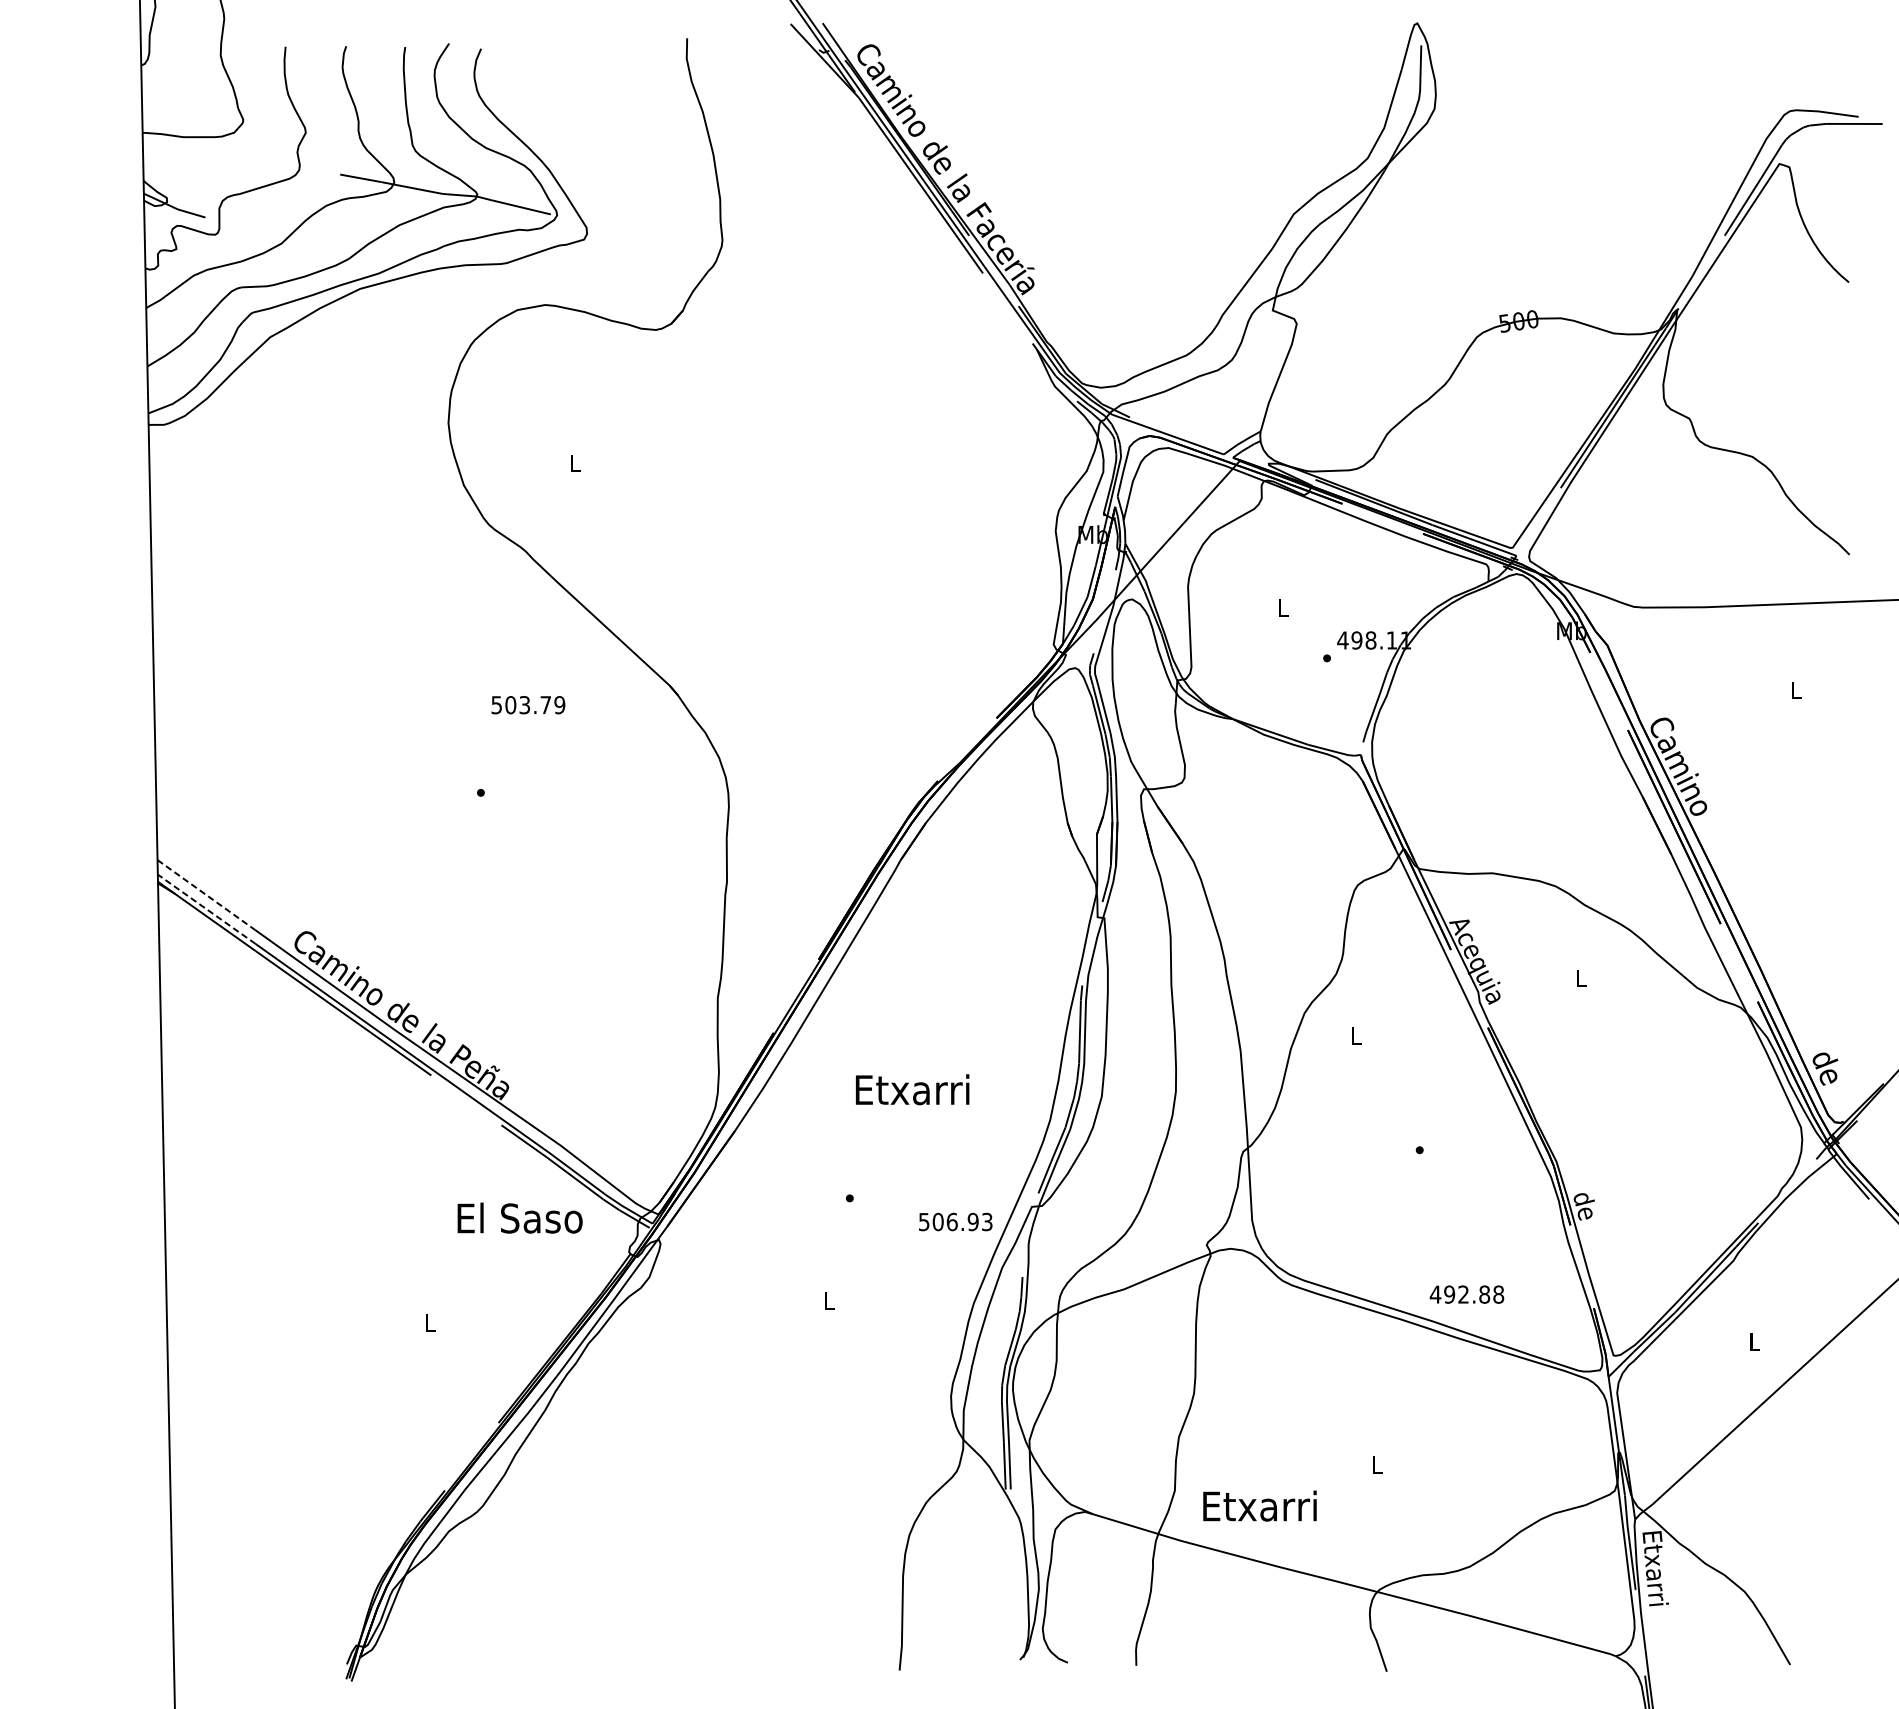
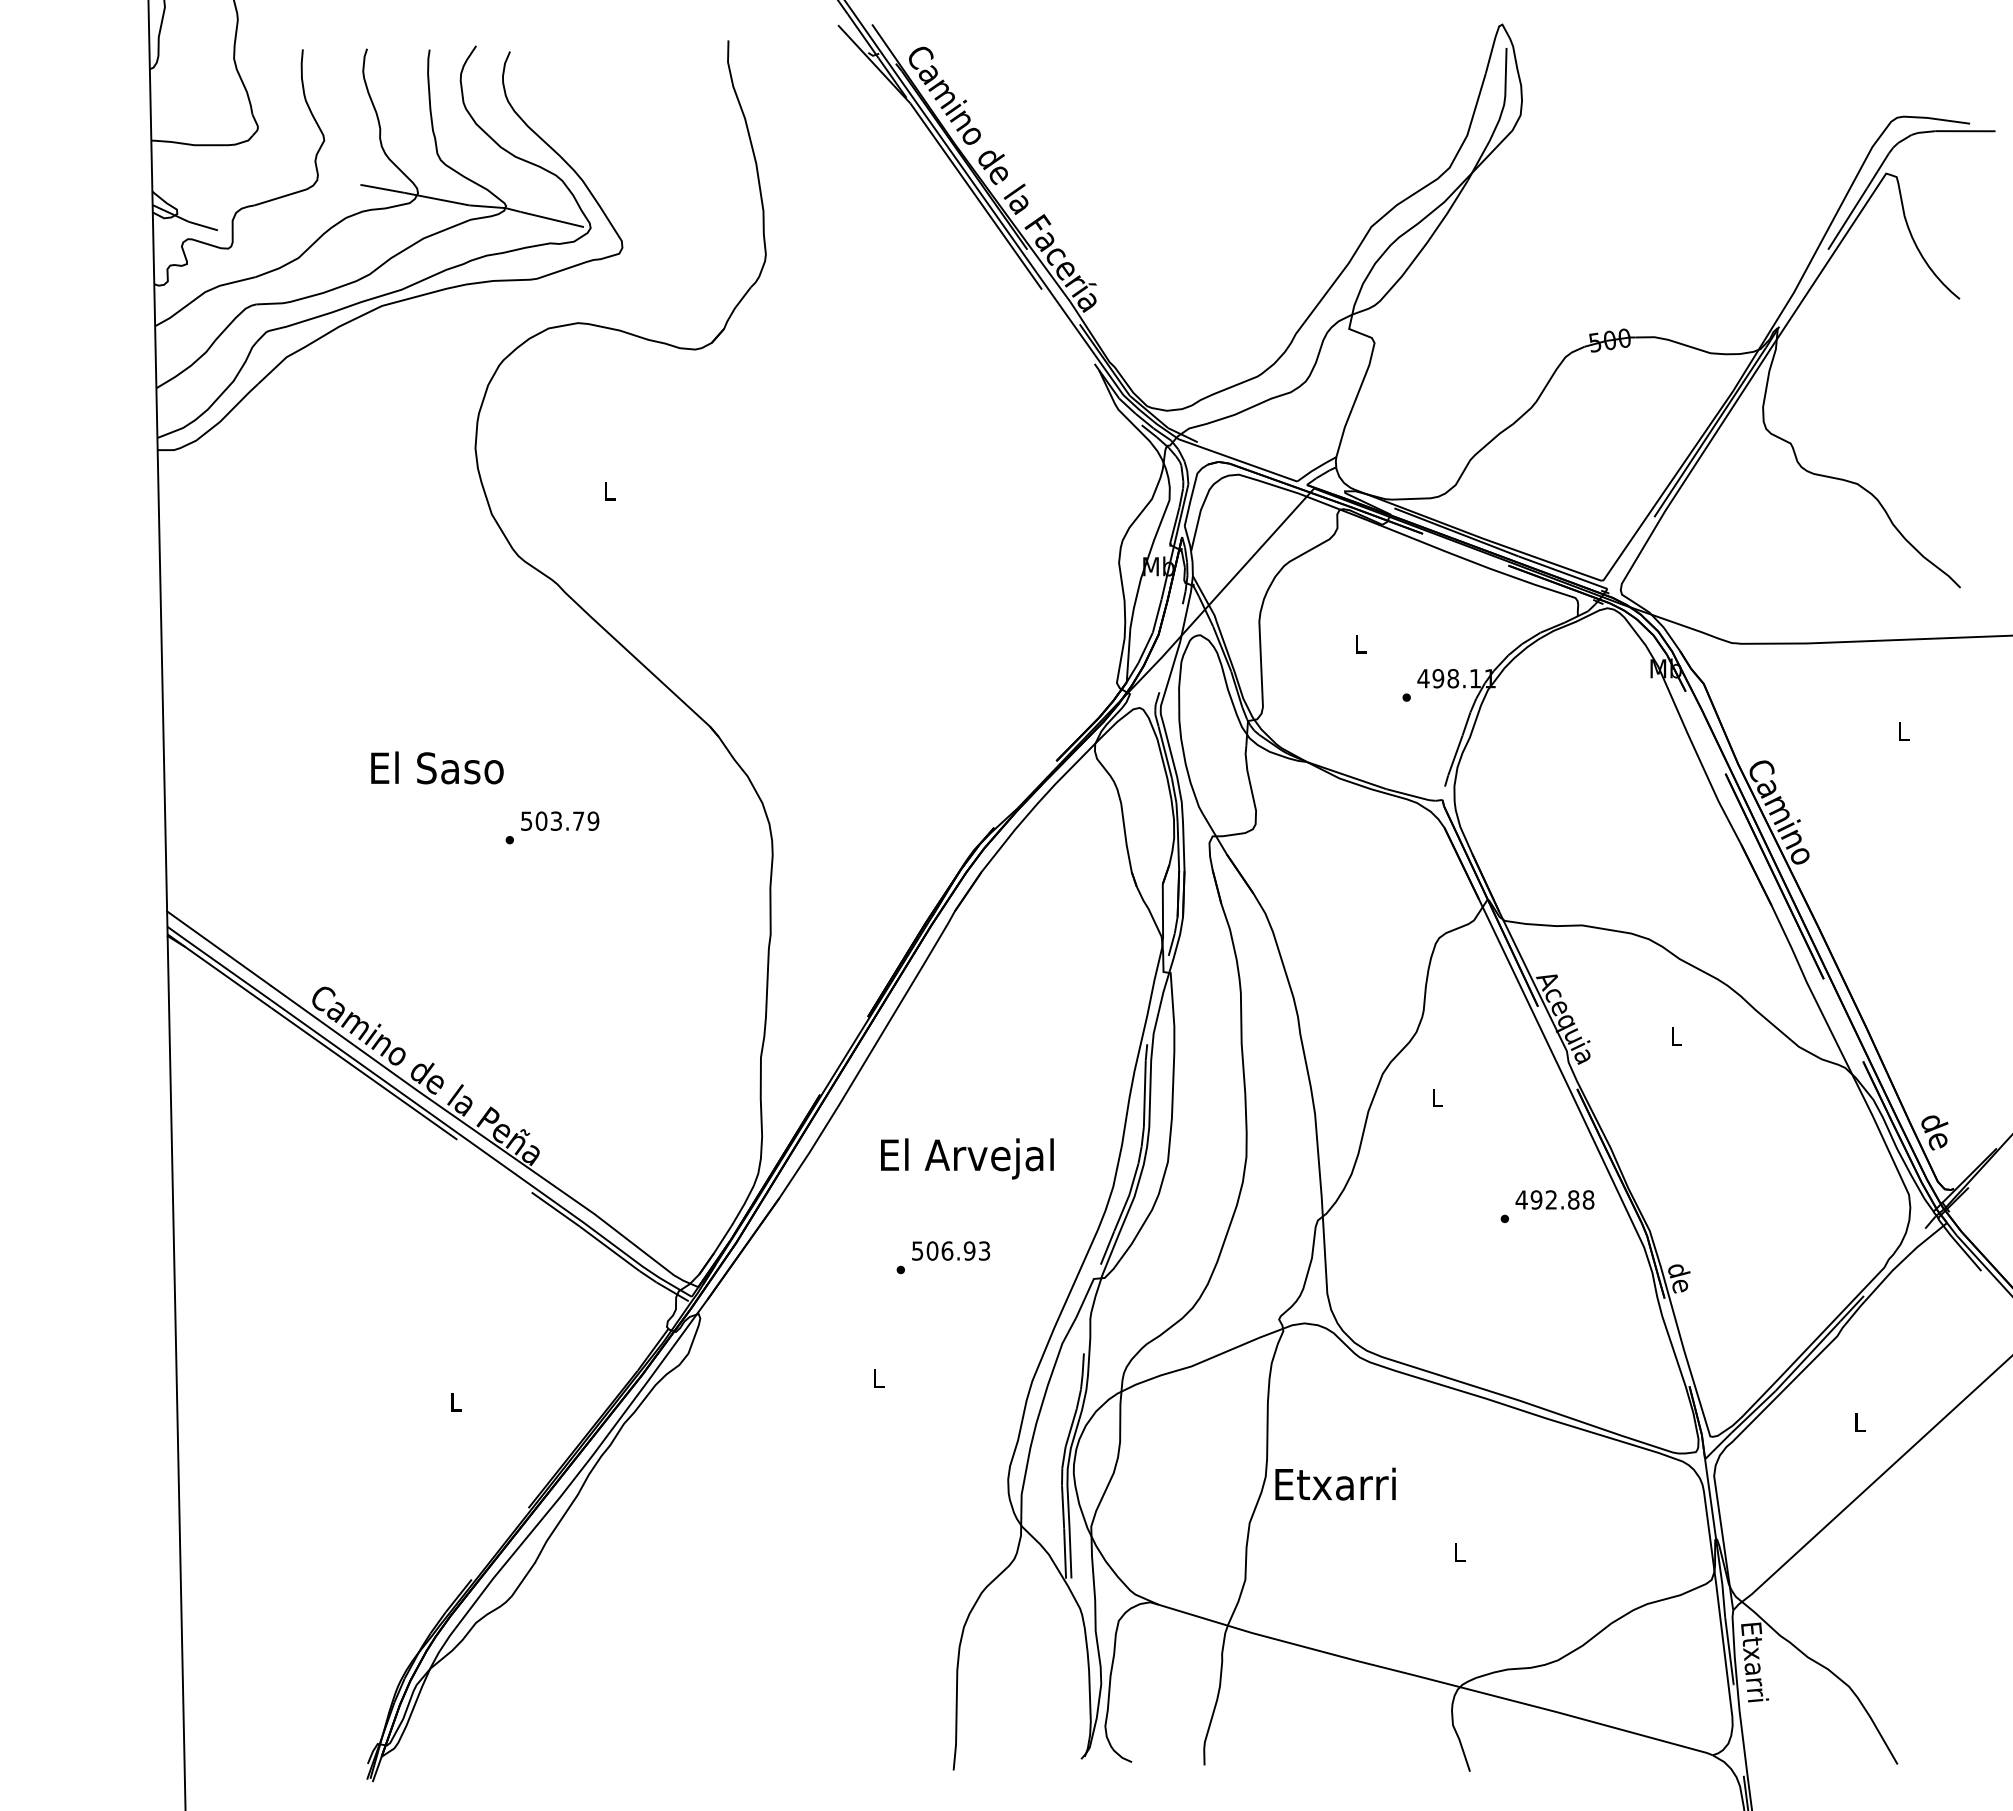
text: (528, 704) -> (560, 820), moved
line: (206, 895) -> (218, 948), dashed -> solid
line: (206, 909) -> (218, 963), dashed -> solid
text: (912, 1093) -> (967, 1158), Etxarri -> El Arvejal
text: (520, 1217) -> (437, 767), moved
text: (956, 1221) -> (951, 1250), moved
text: (1466, 1294) -> (1554, 1199), moved
text: (1259, 1505) -> (1335, 1483), moved

